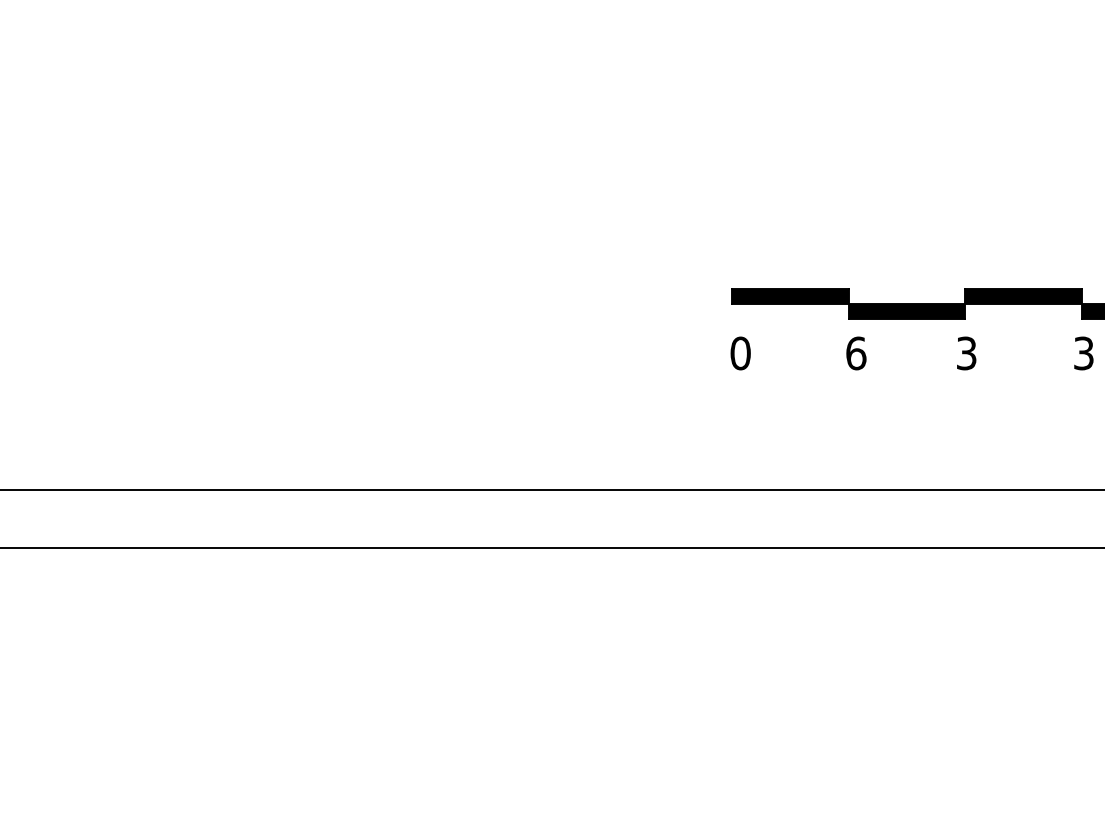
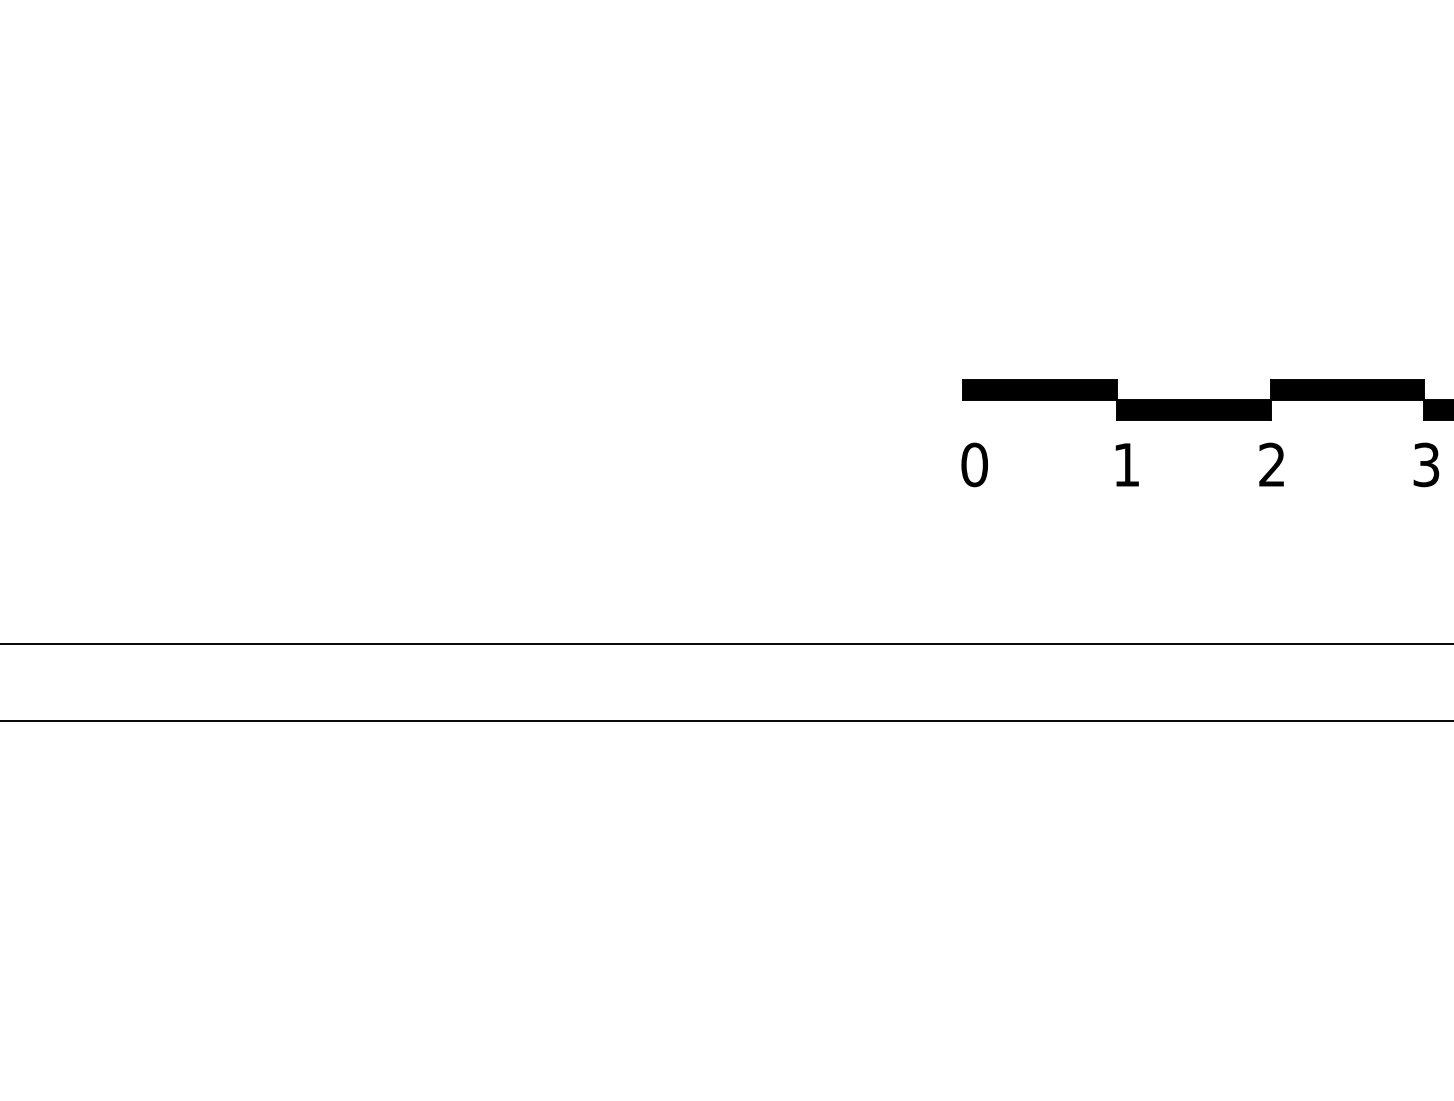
text: (856, 353) -> (1126, 464), 6 -> 1
text: (966, 353) -> (1271, 464), 3 -> 2

